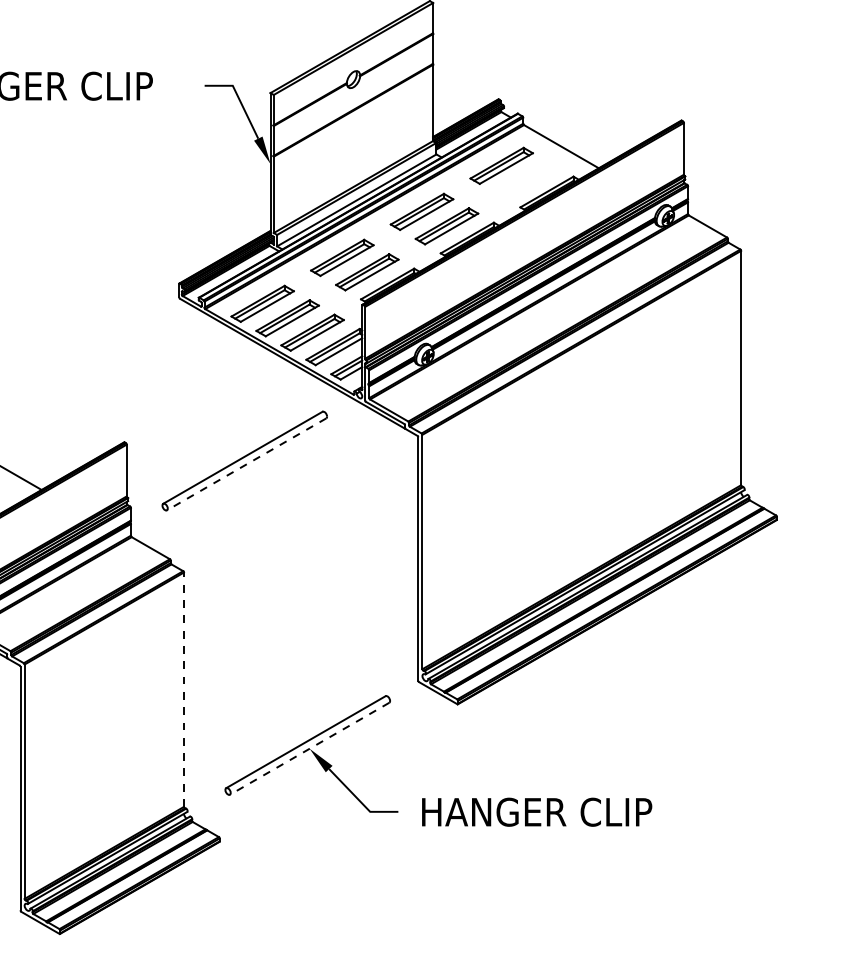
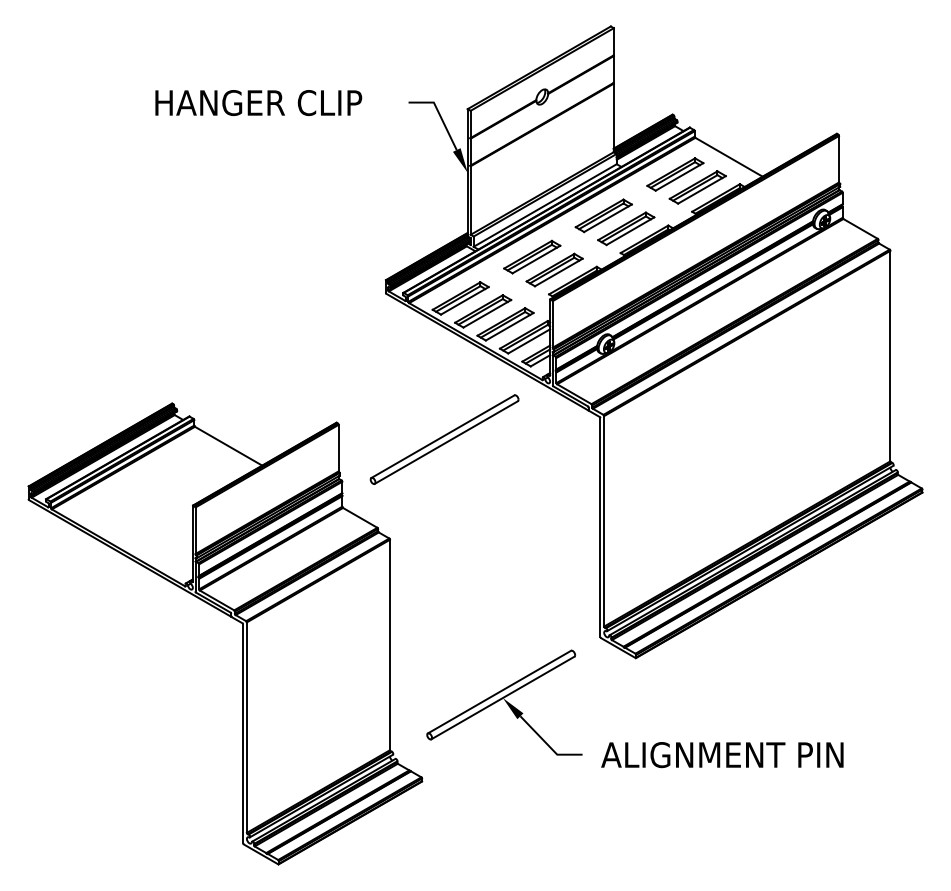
part: (526, 180) -> (697, 187), added
line: (246, 464) -> (446, 442), dashed -> solid
line: (184, 689) -> (390, 644), dashed -> solid
line: (309, 749) -> (502, 698), dashed -> solid
text: (554, 812) -> (722, 755), HANGER CLIP -> ALIGNMENT PIN

